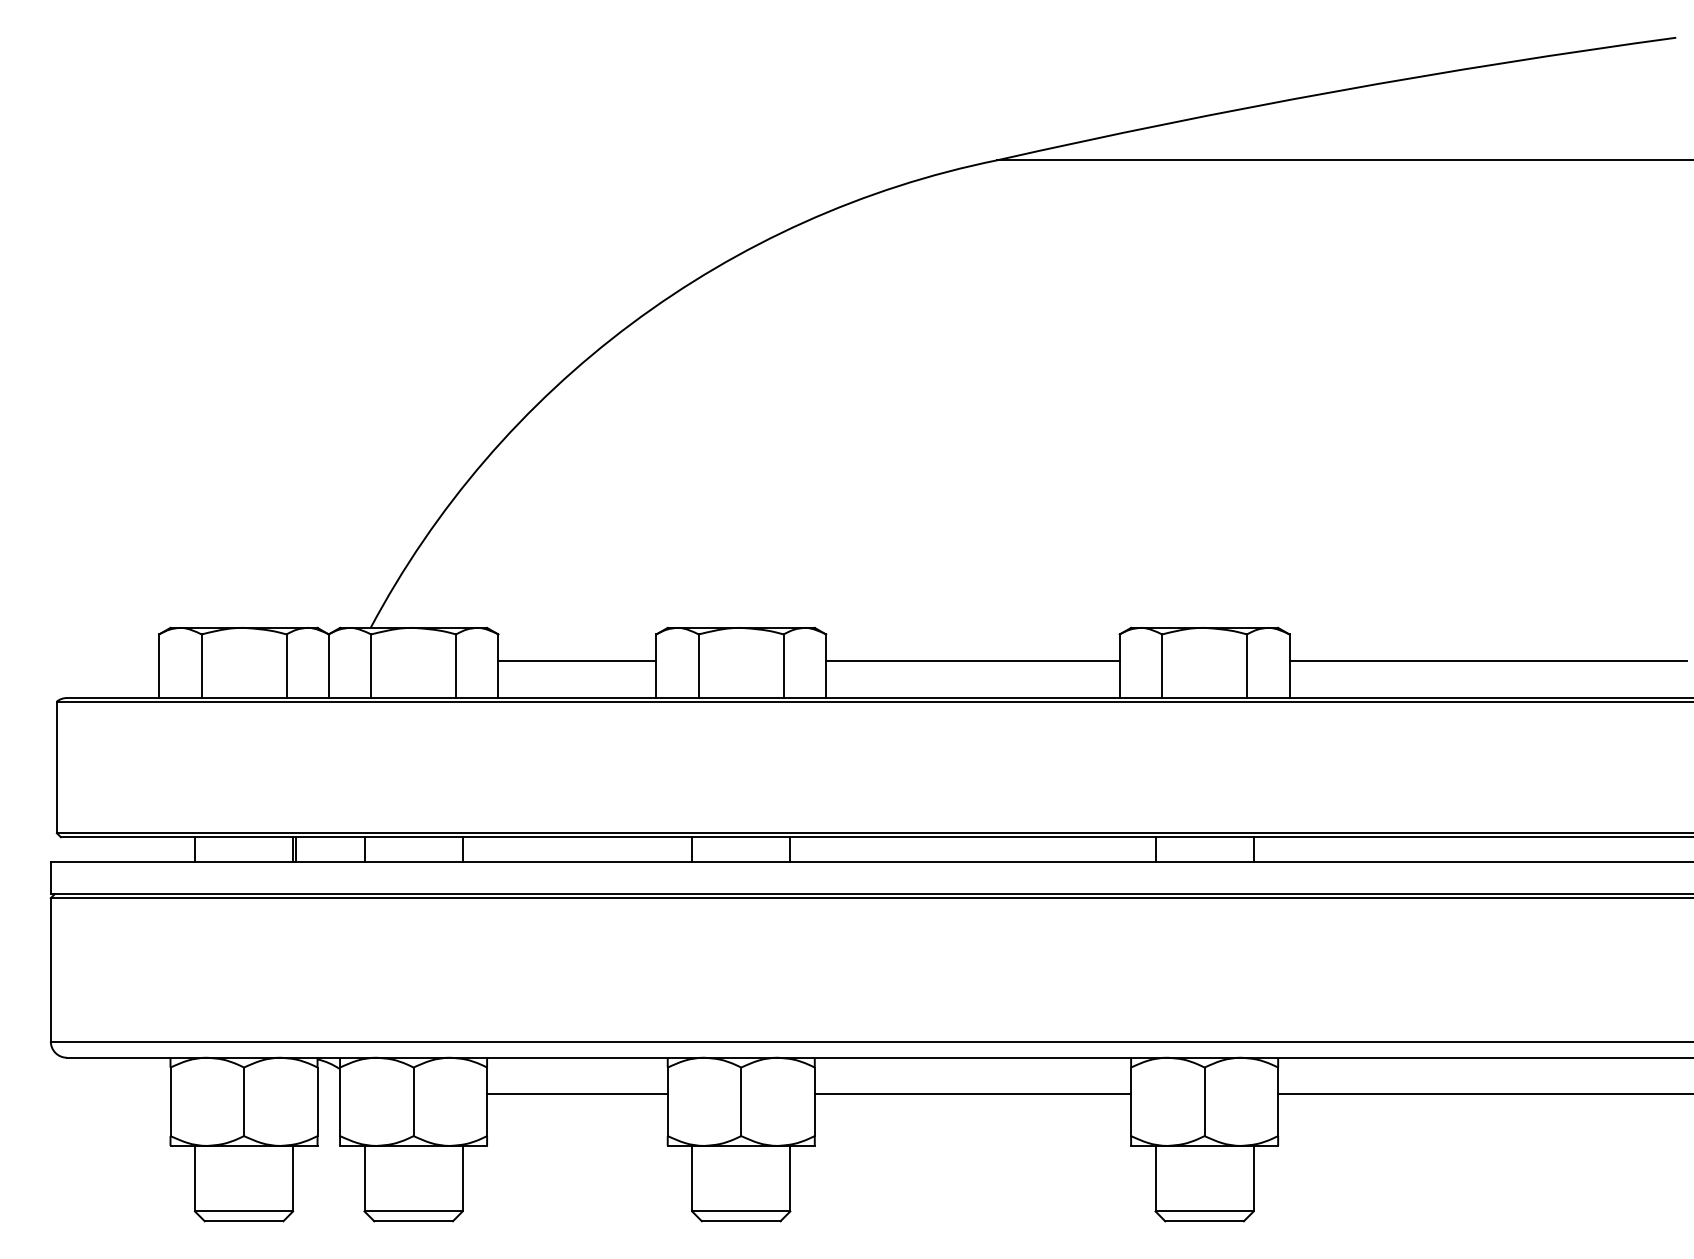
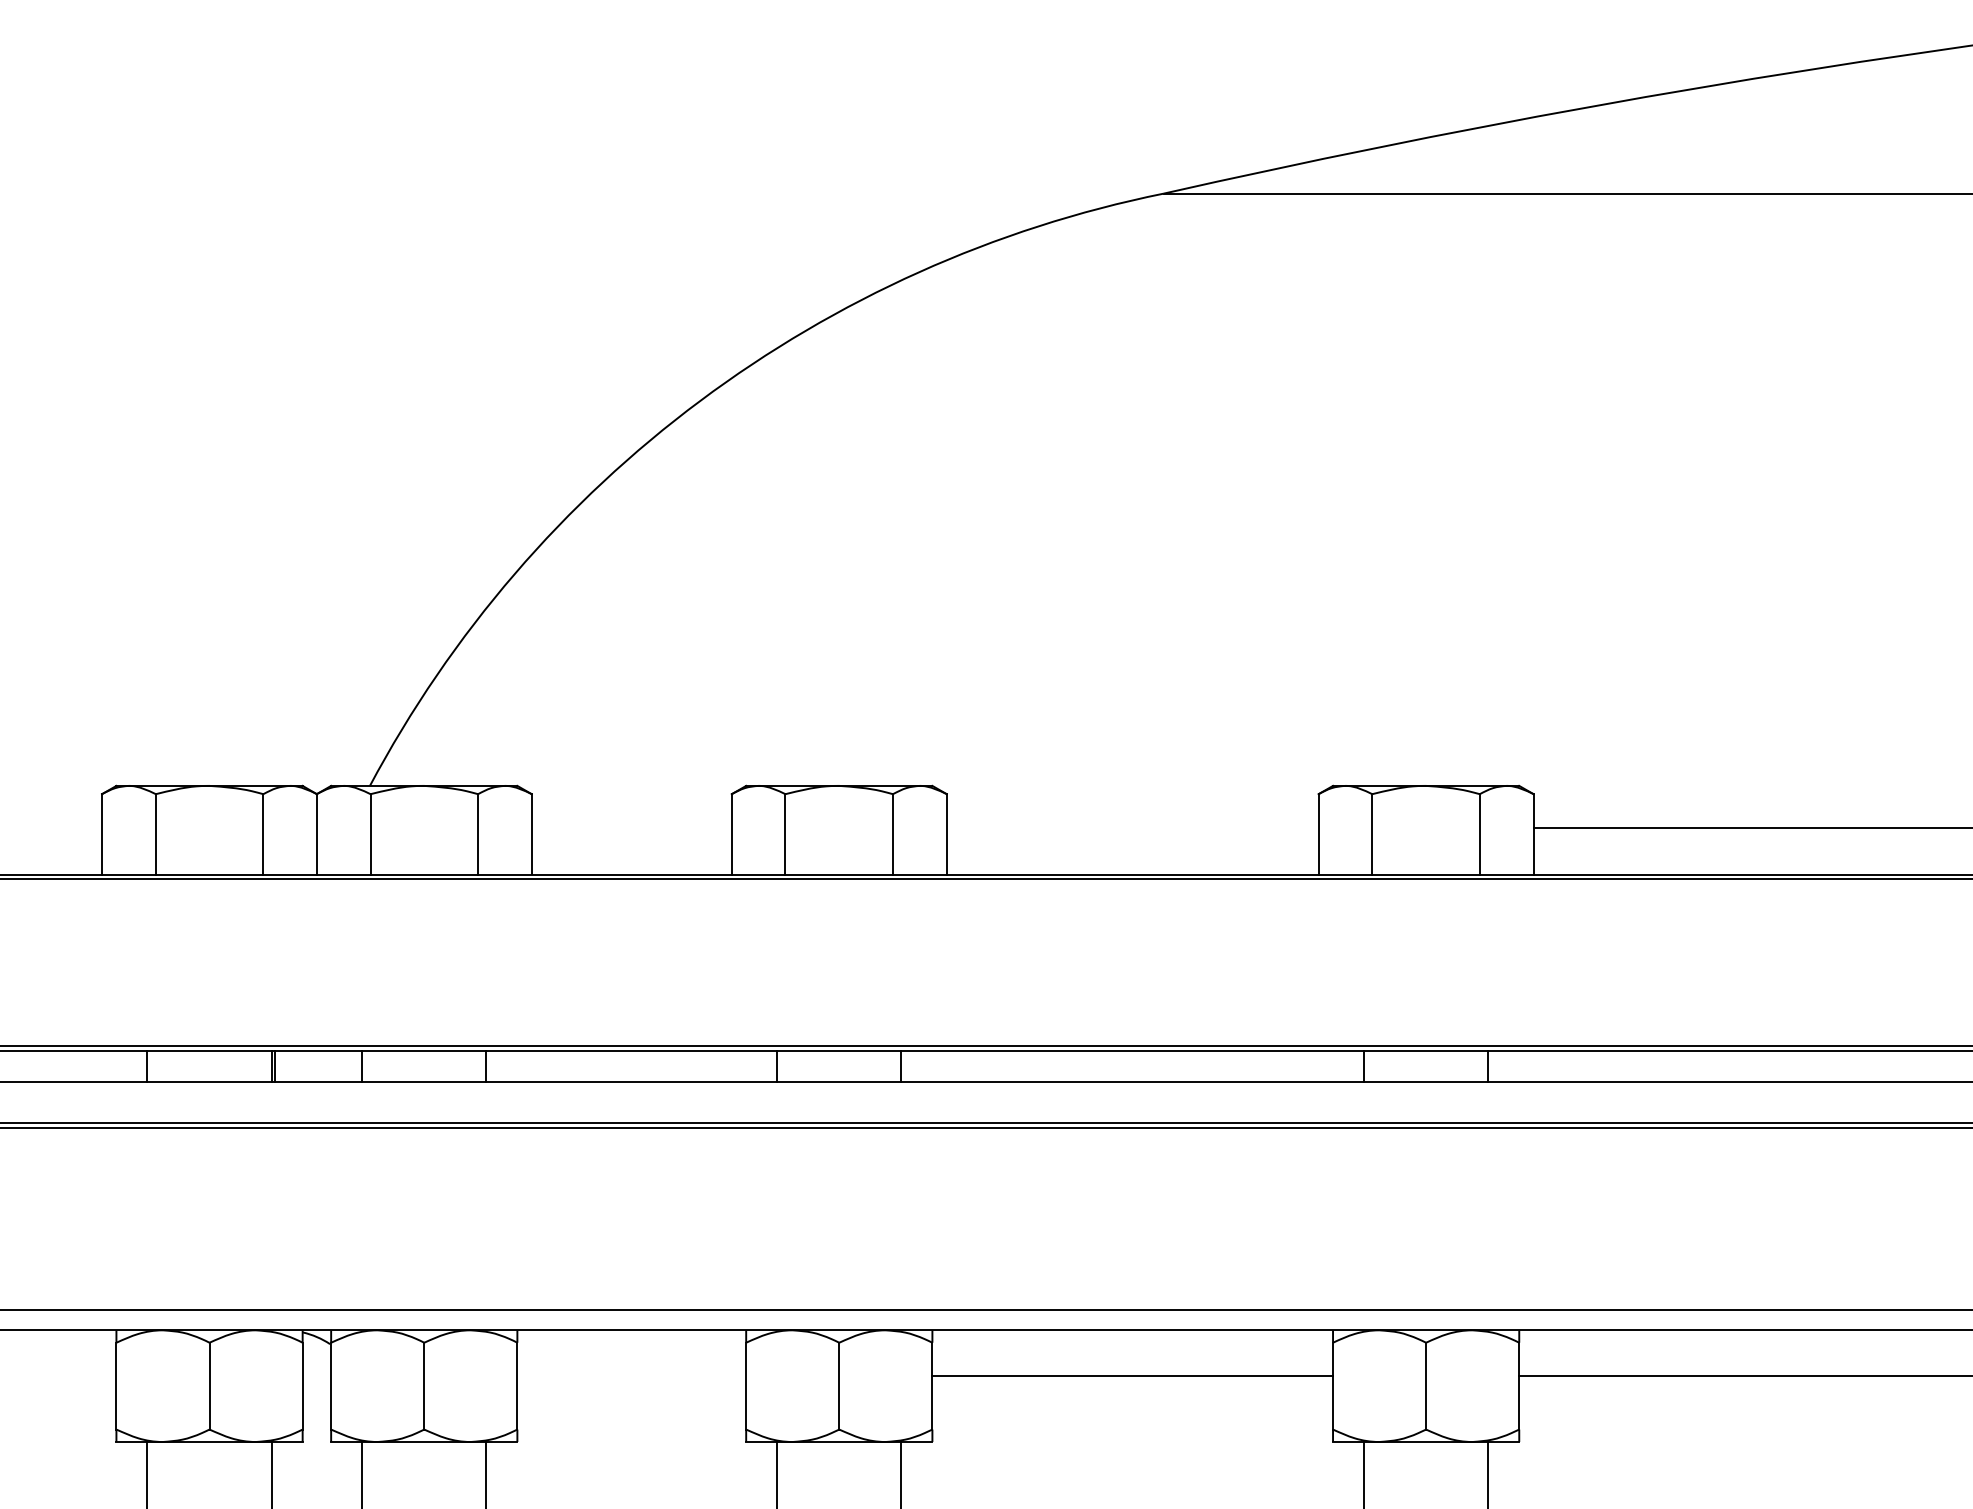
line: (577, 660) -> (631, 827), removed
line: (972, 660) -> (1132, 827), removed
line: (577, 1093) -> (631, 1375), removed

